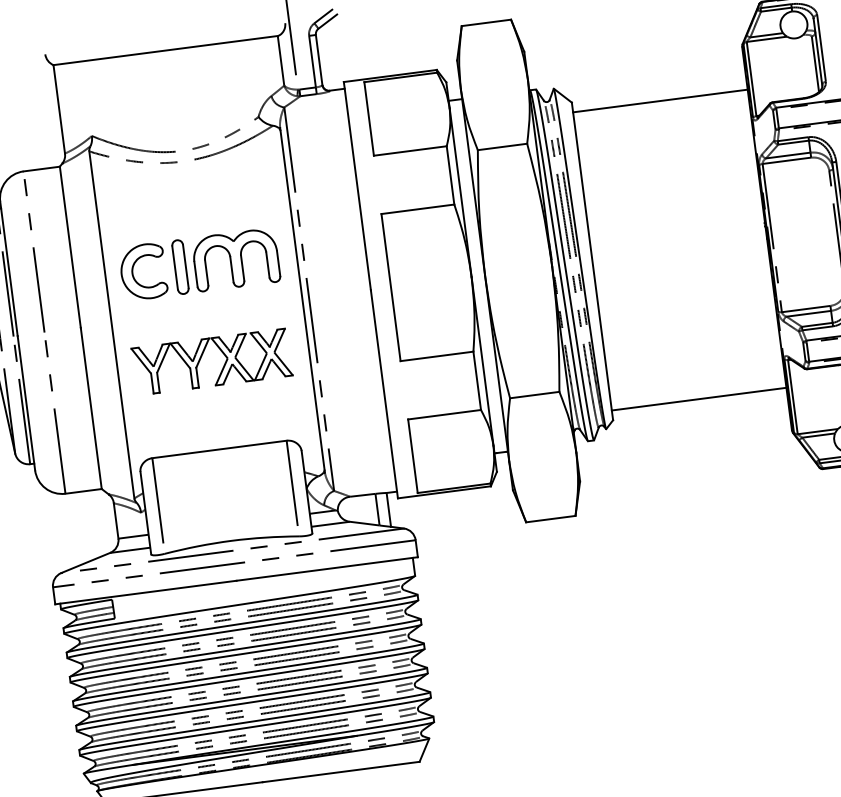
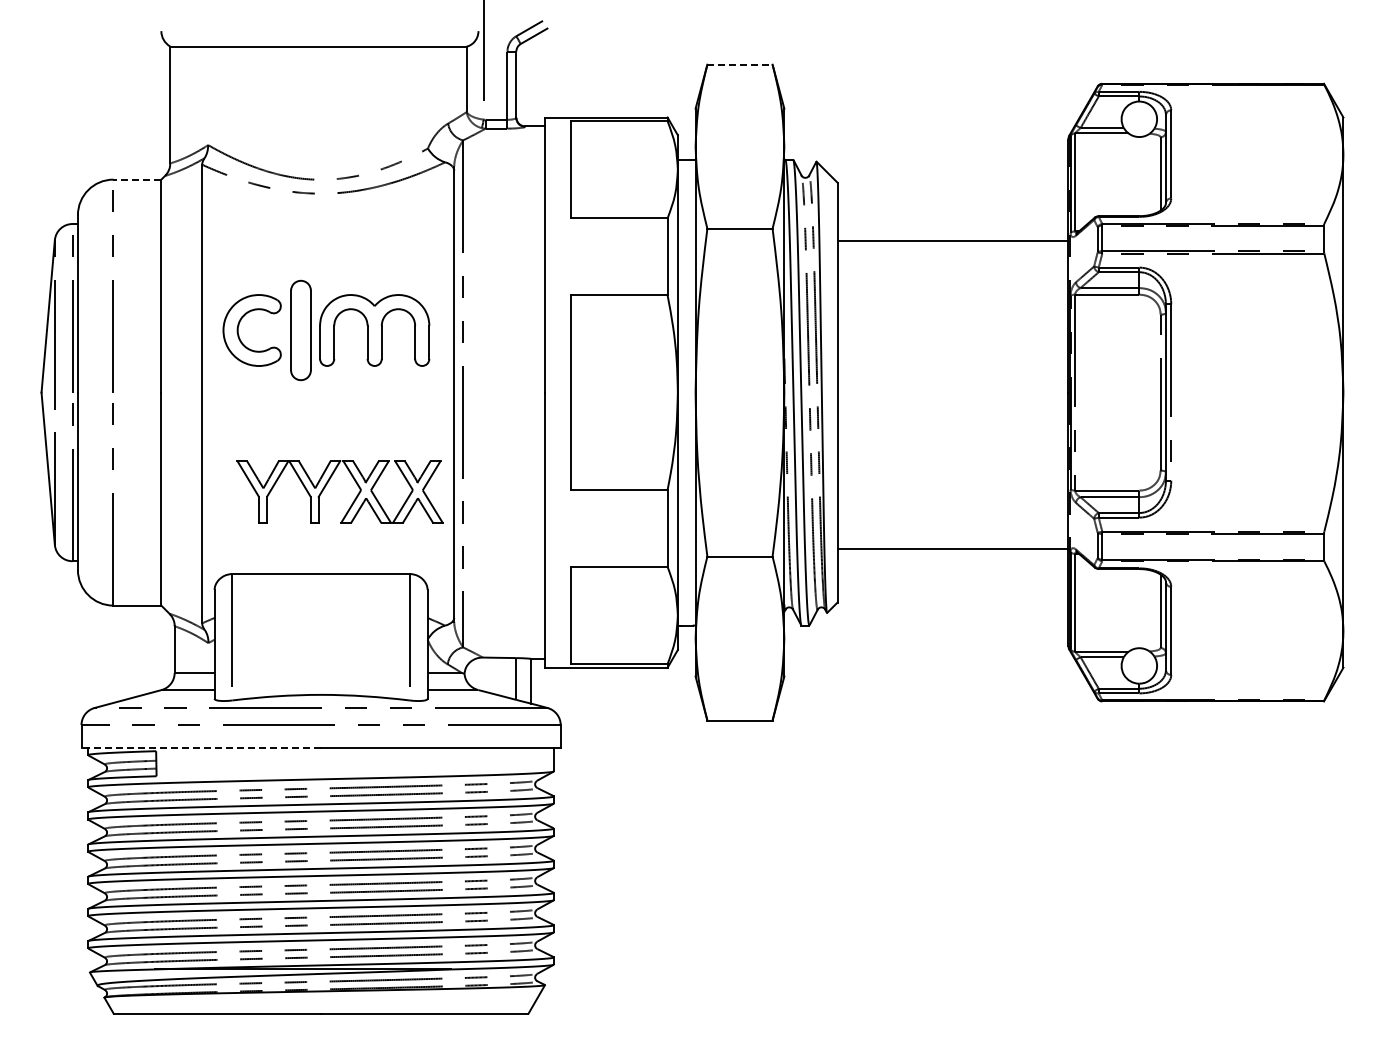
line: (486, 22) -> (739, 64), solid -> dashed
line: (660, 100) -> (952, 240), moved
line: (41, 168) -> (137, 179), solid -> dashed
part: (180, 267) -> (301, 330), size x1.4
part: (201, 357) -> (327, 484), moved
line: (698, 399) -> (952, 548), moved
line: (146, 592) -> (201, 747), solid -> dashed

